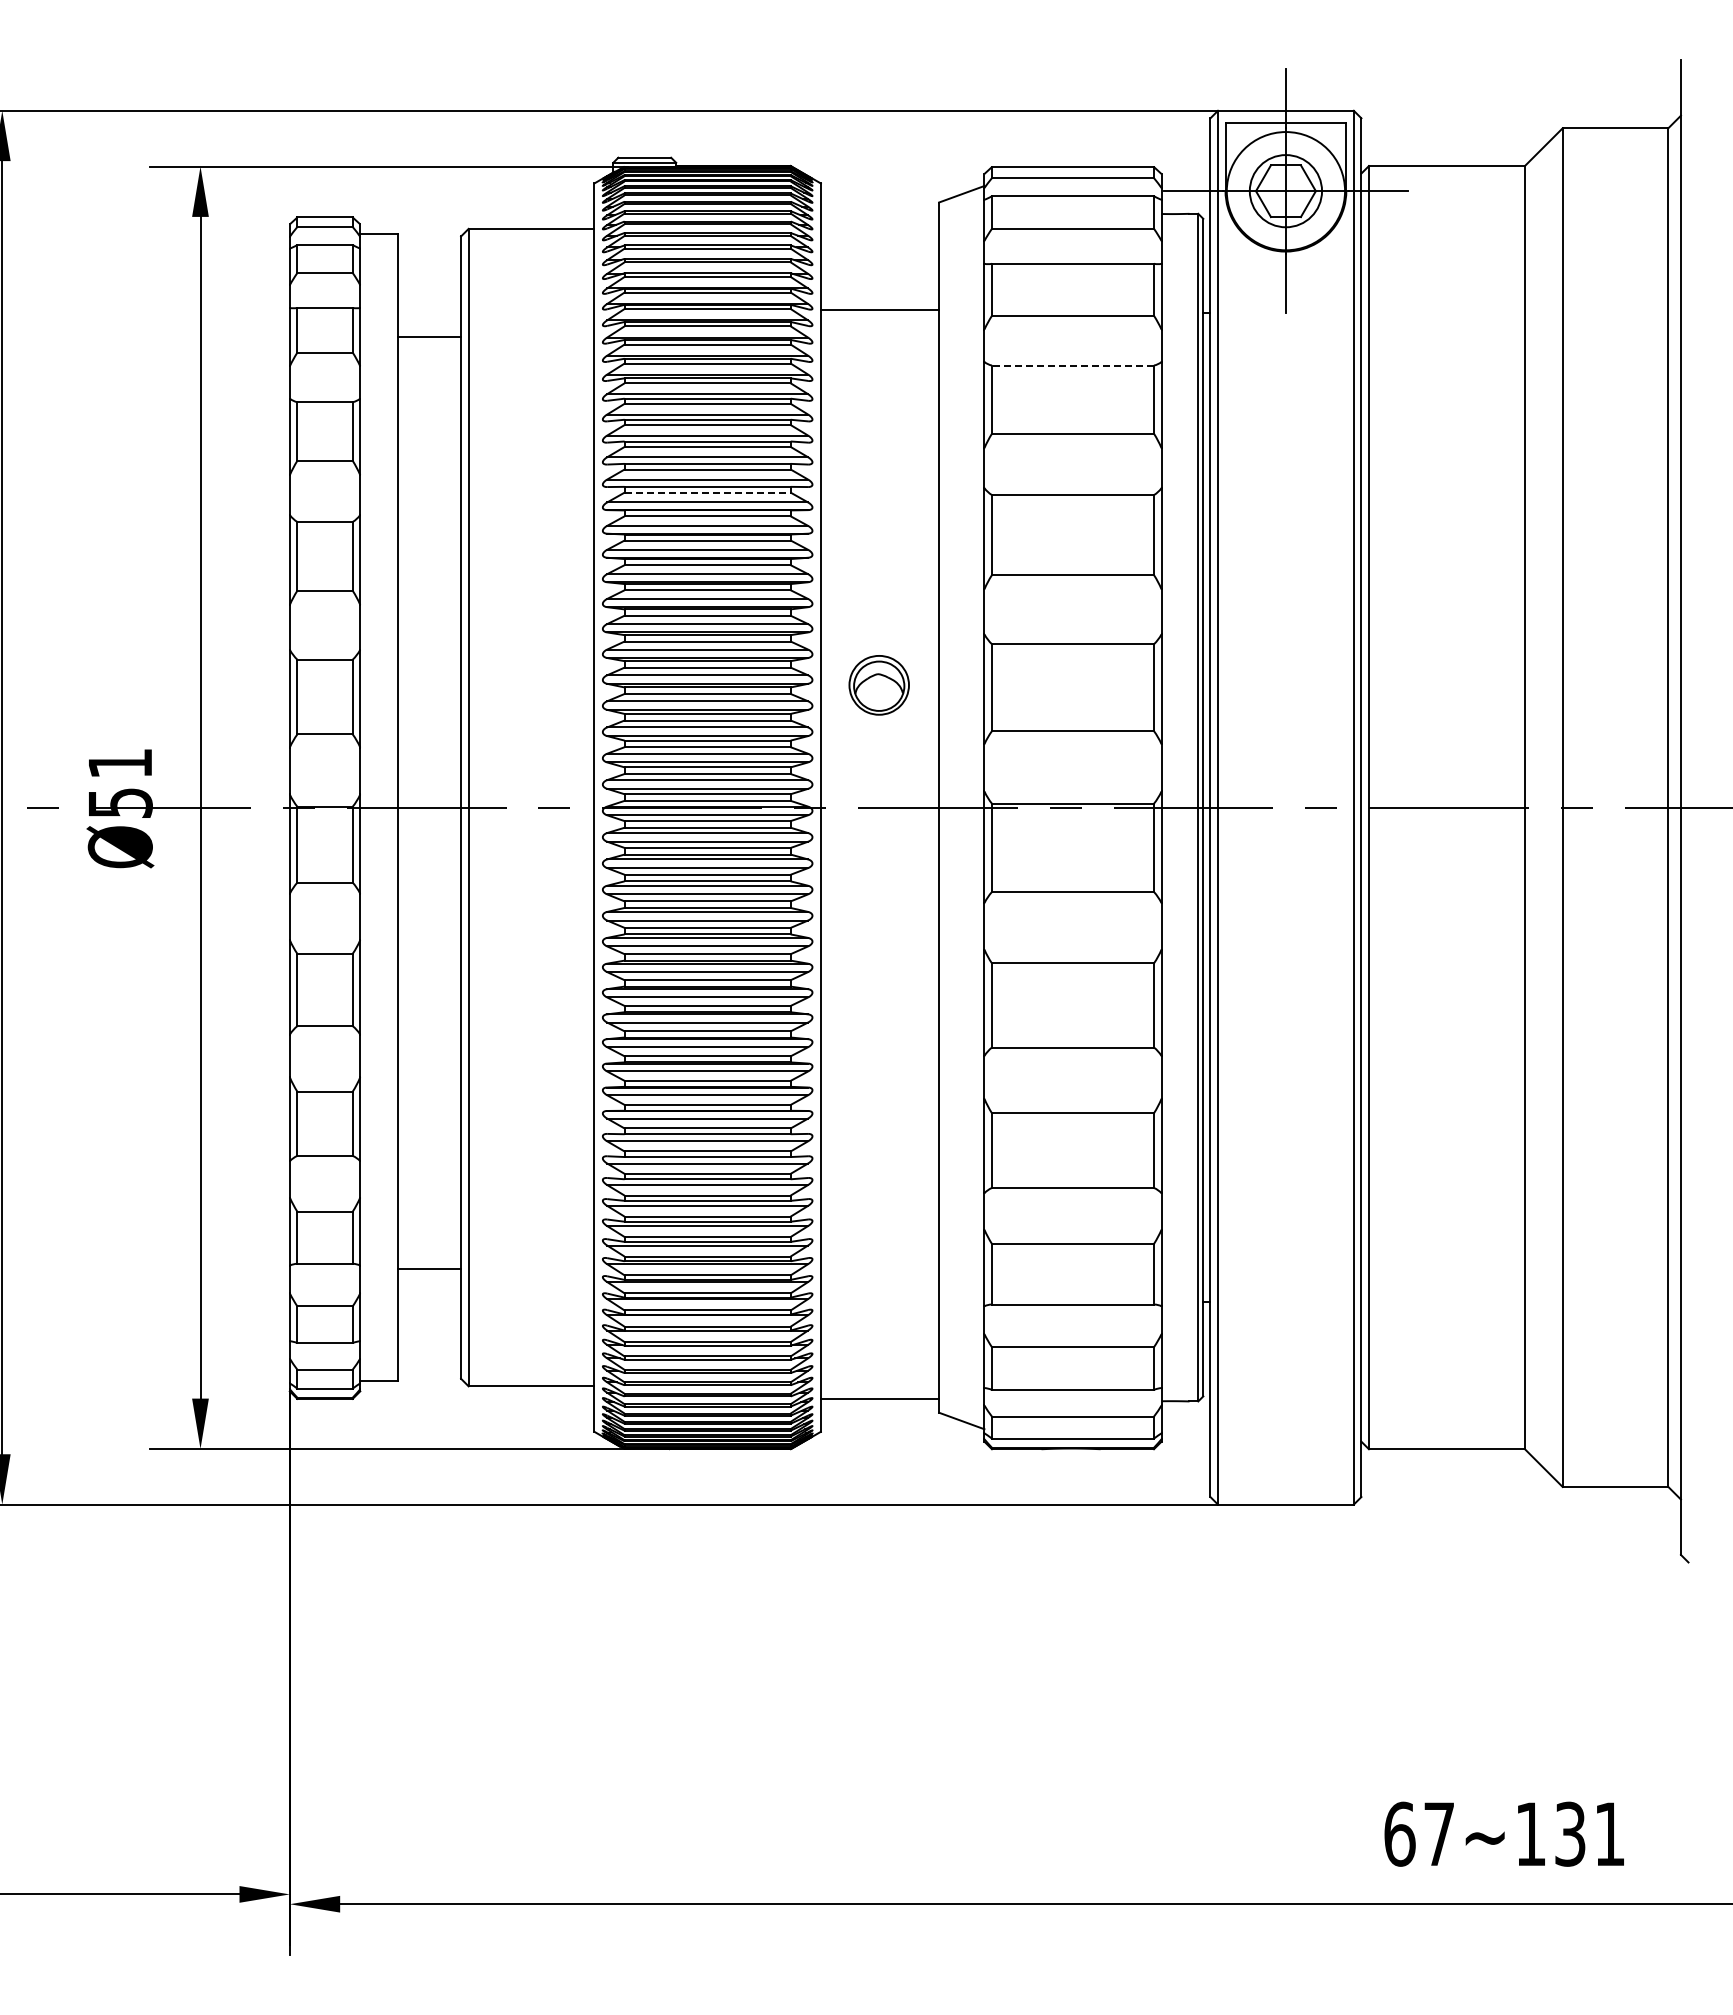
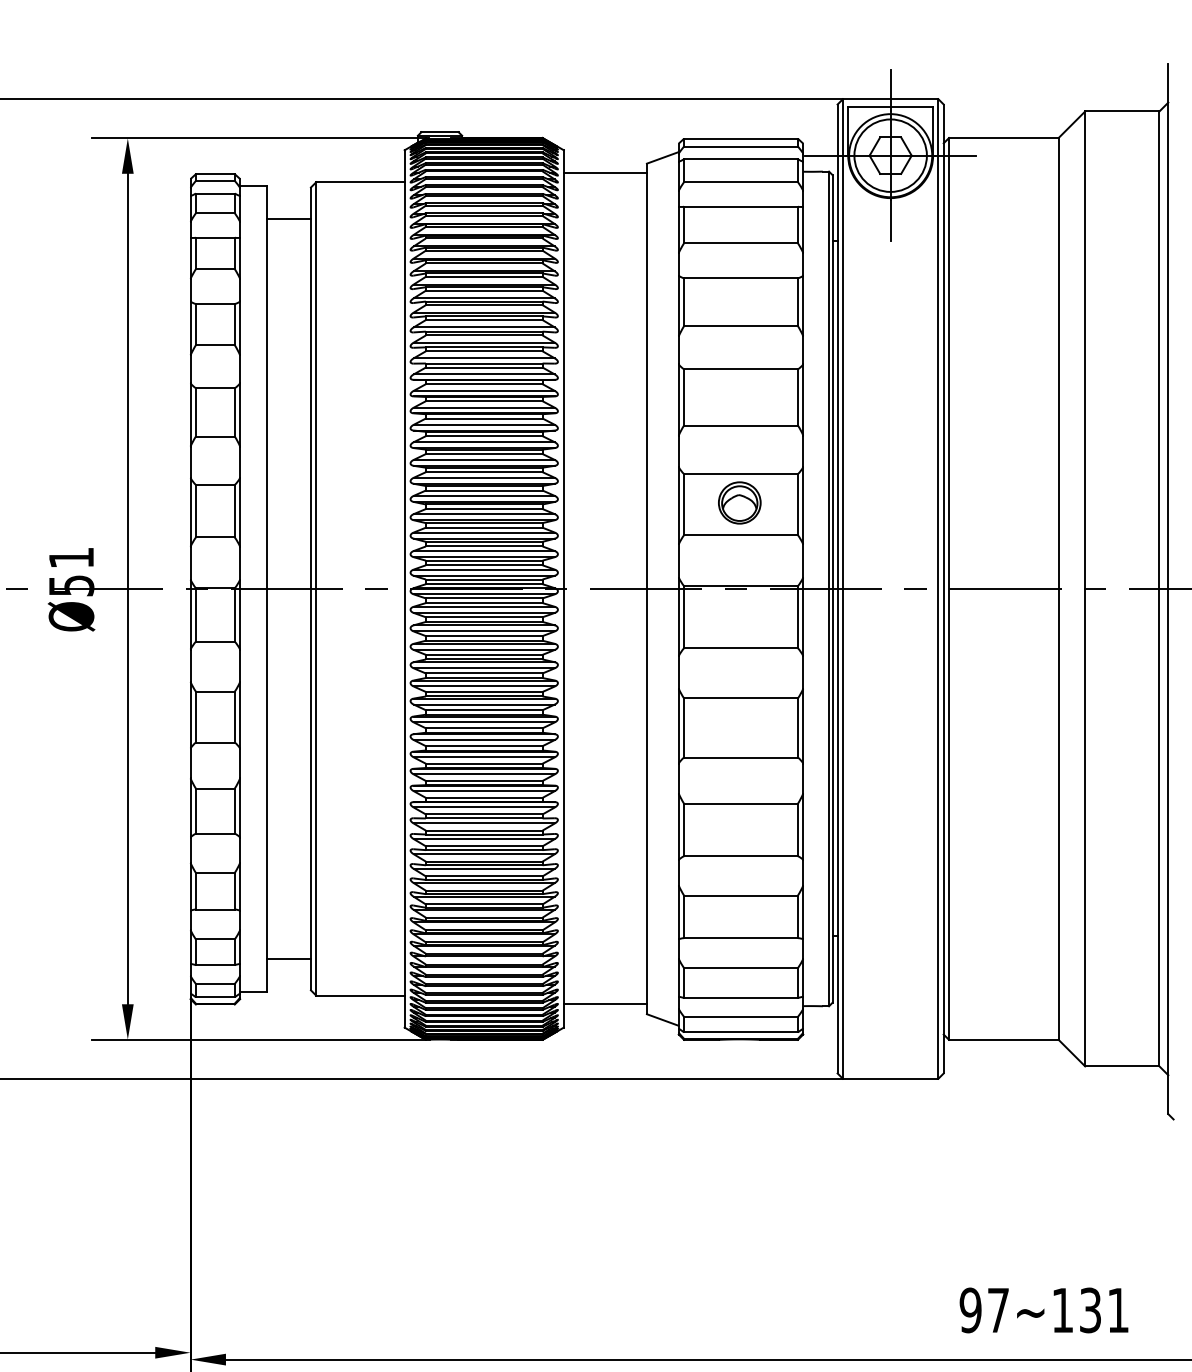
circle: (1285, 190) -> (890, 155), size x1.43
line: (879, 310) -> (605, 173), moved
line: (429, 336) -> (288, 219), moved
line: (1072, 365) -> (740, 278), dashed -> solid
line: (708, 492) -> (484, 367), dashed -> solid
part: (878, 685) -> (739, 503), moved
line: (429, 1269) -> (288, 958), moved
text: (1399, 1833) -> (970, 1309), 67~131 -> 97~131

